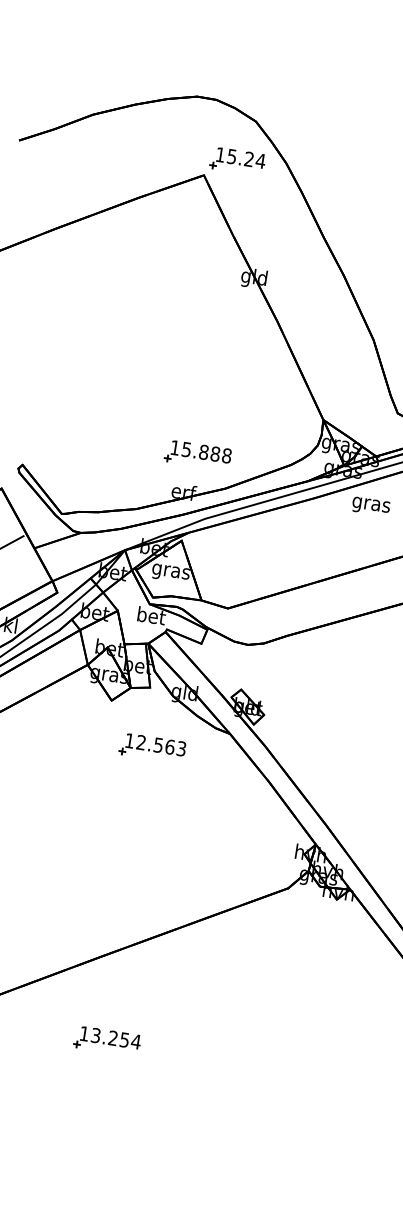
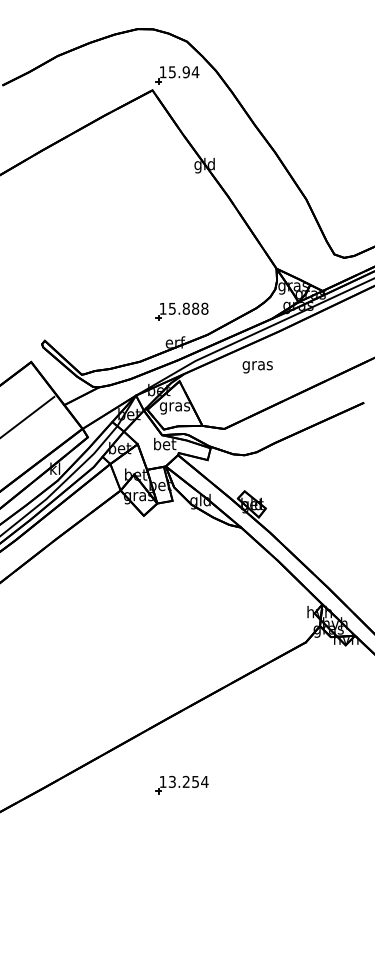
text: (248, 159) -> (185, 72), 15.24 -> 15.94
text: (370, 506) -> (257, 367), moved
part: (152, 748) -> (181, 548), removed

